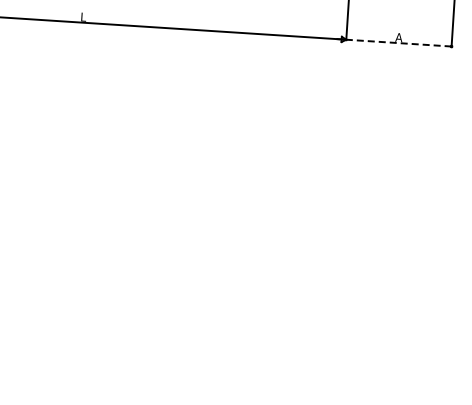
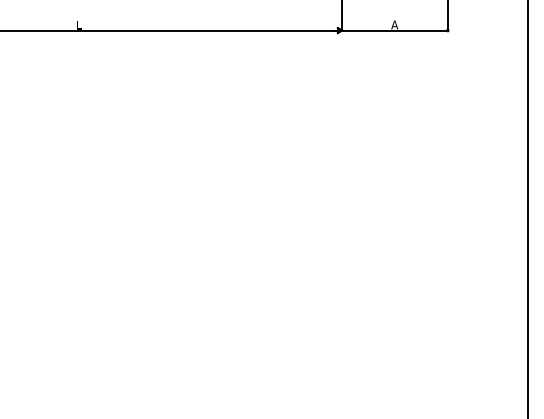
line: (399, 43) -> (395, 30), dashed -> solid

